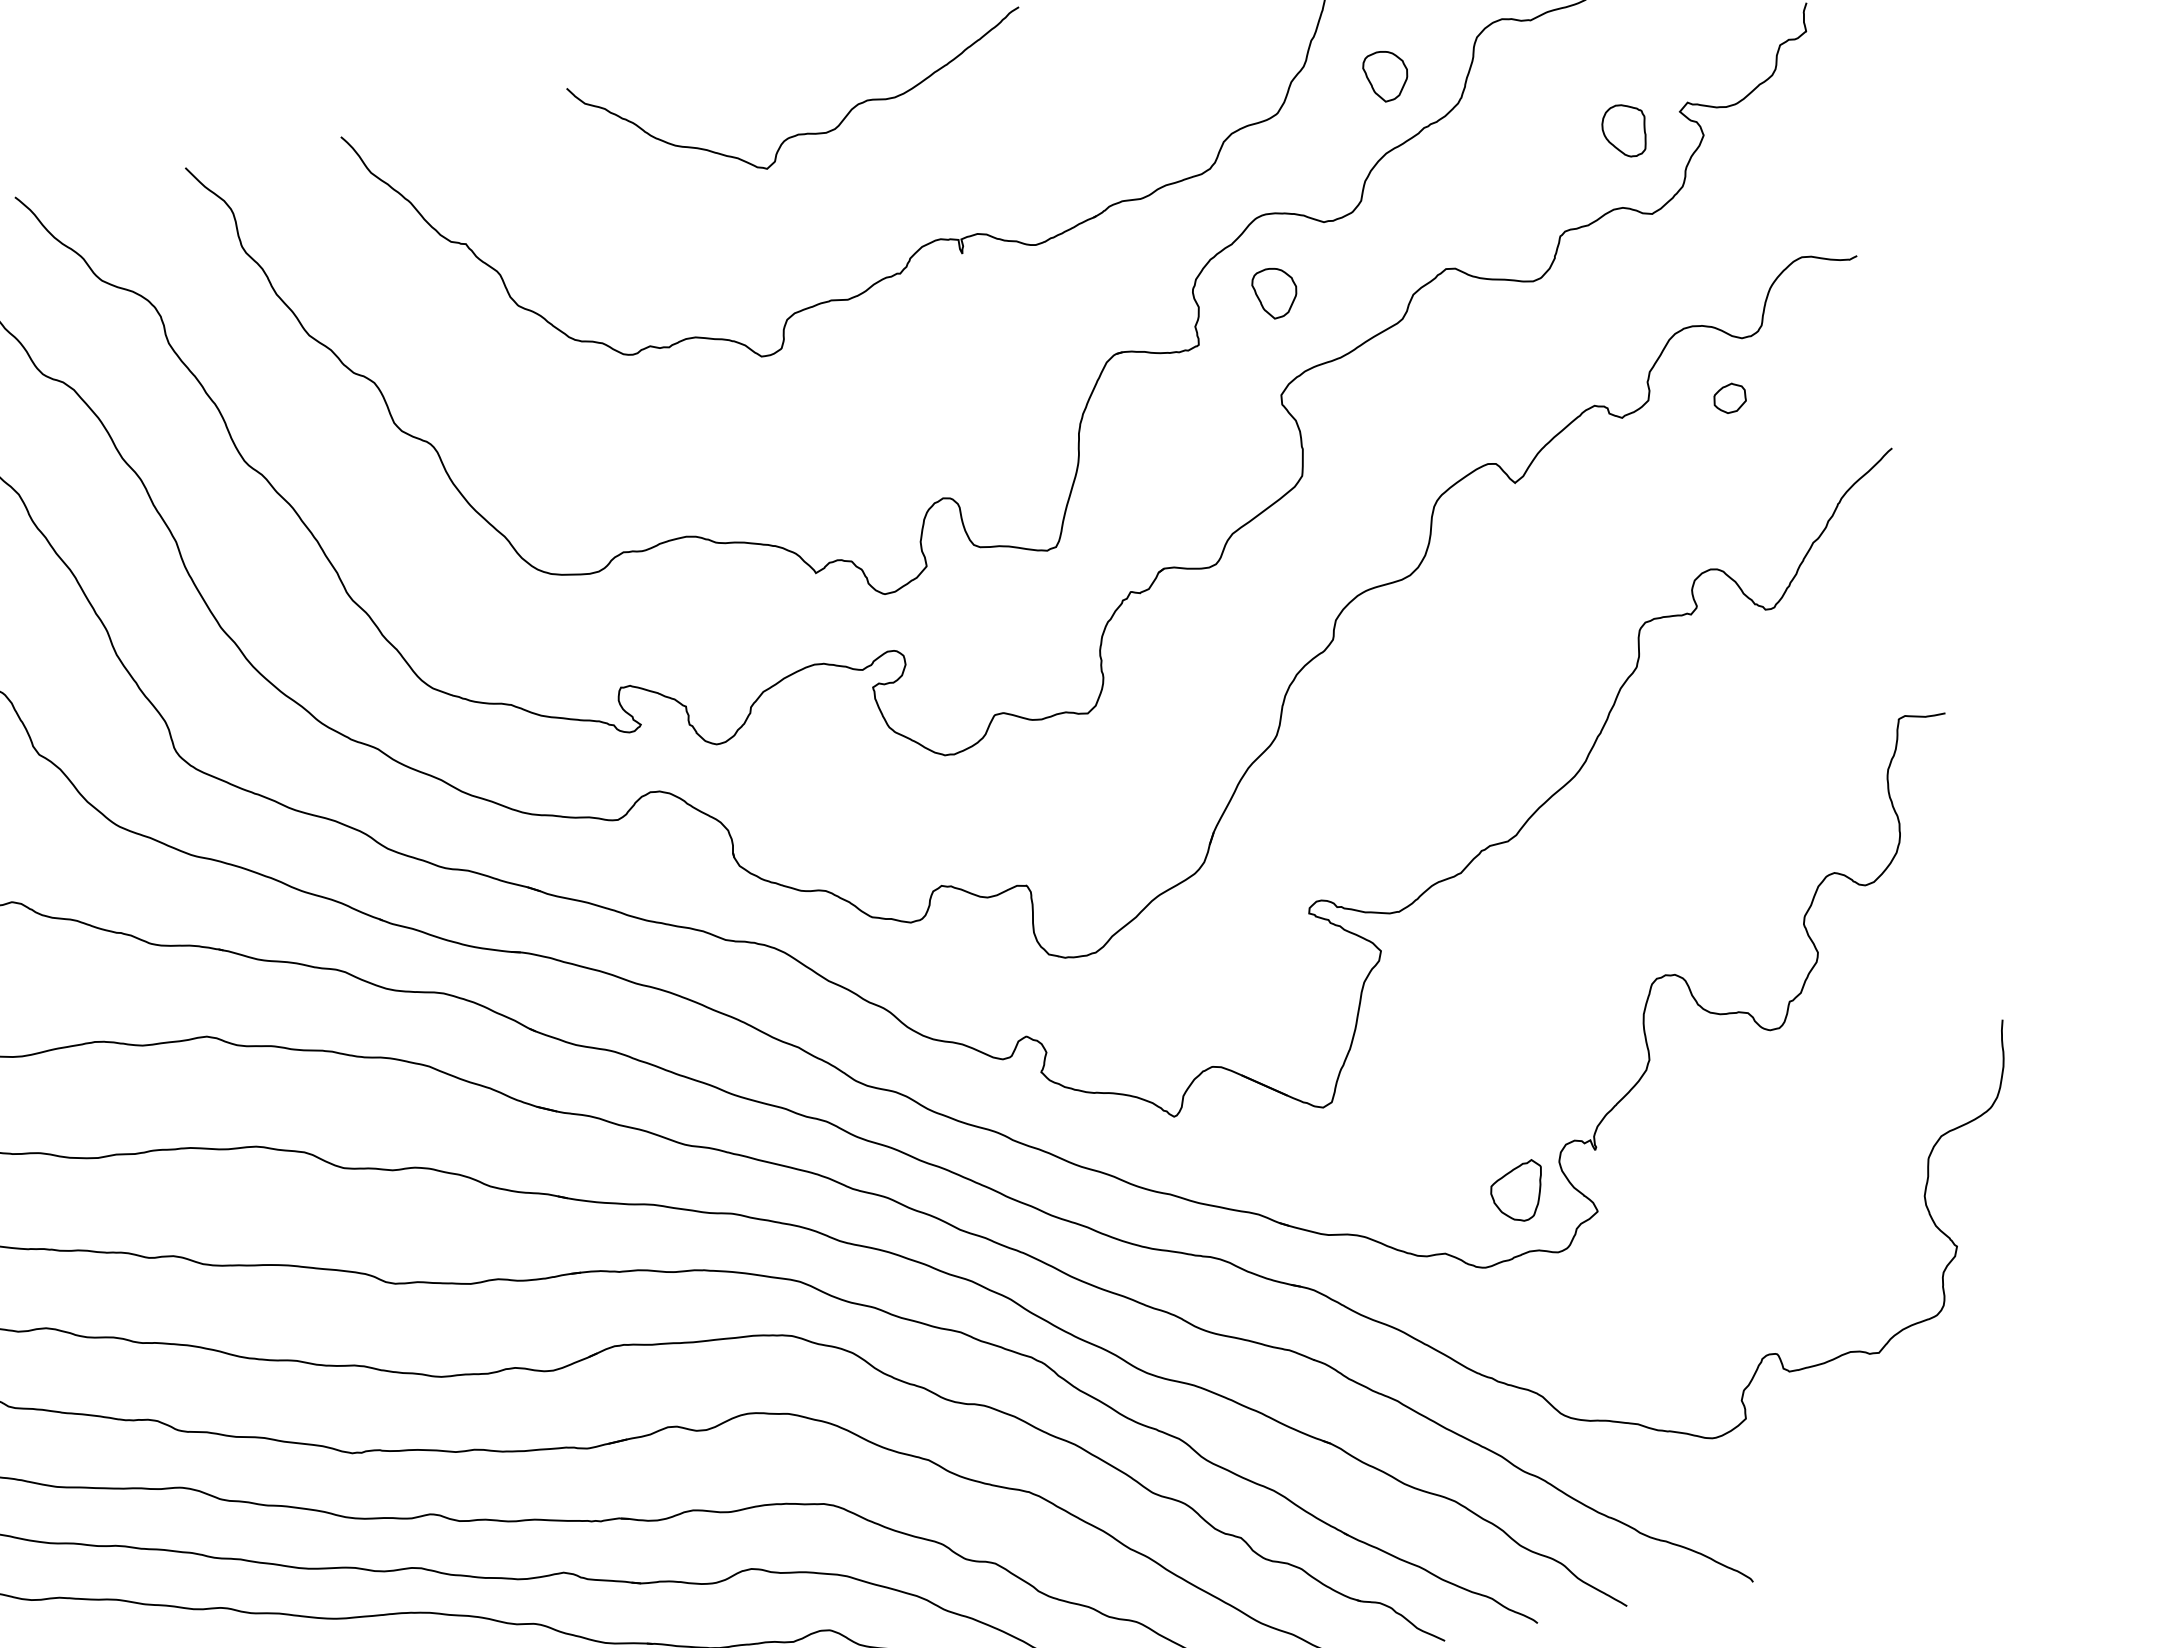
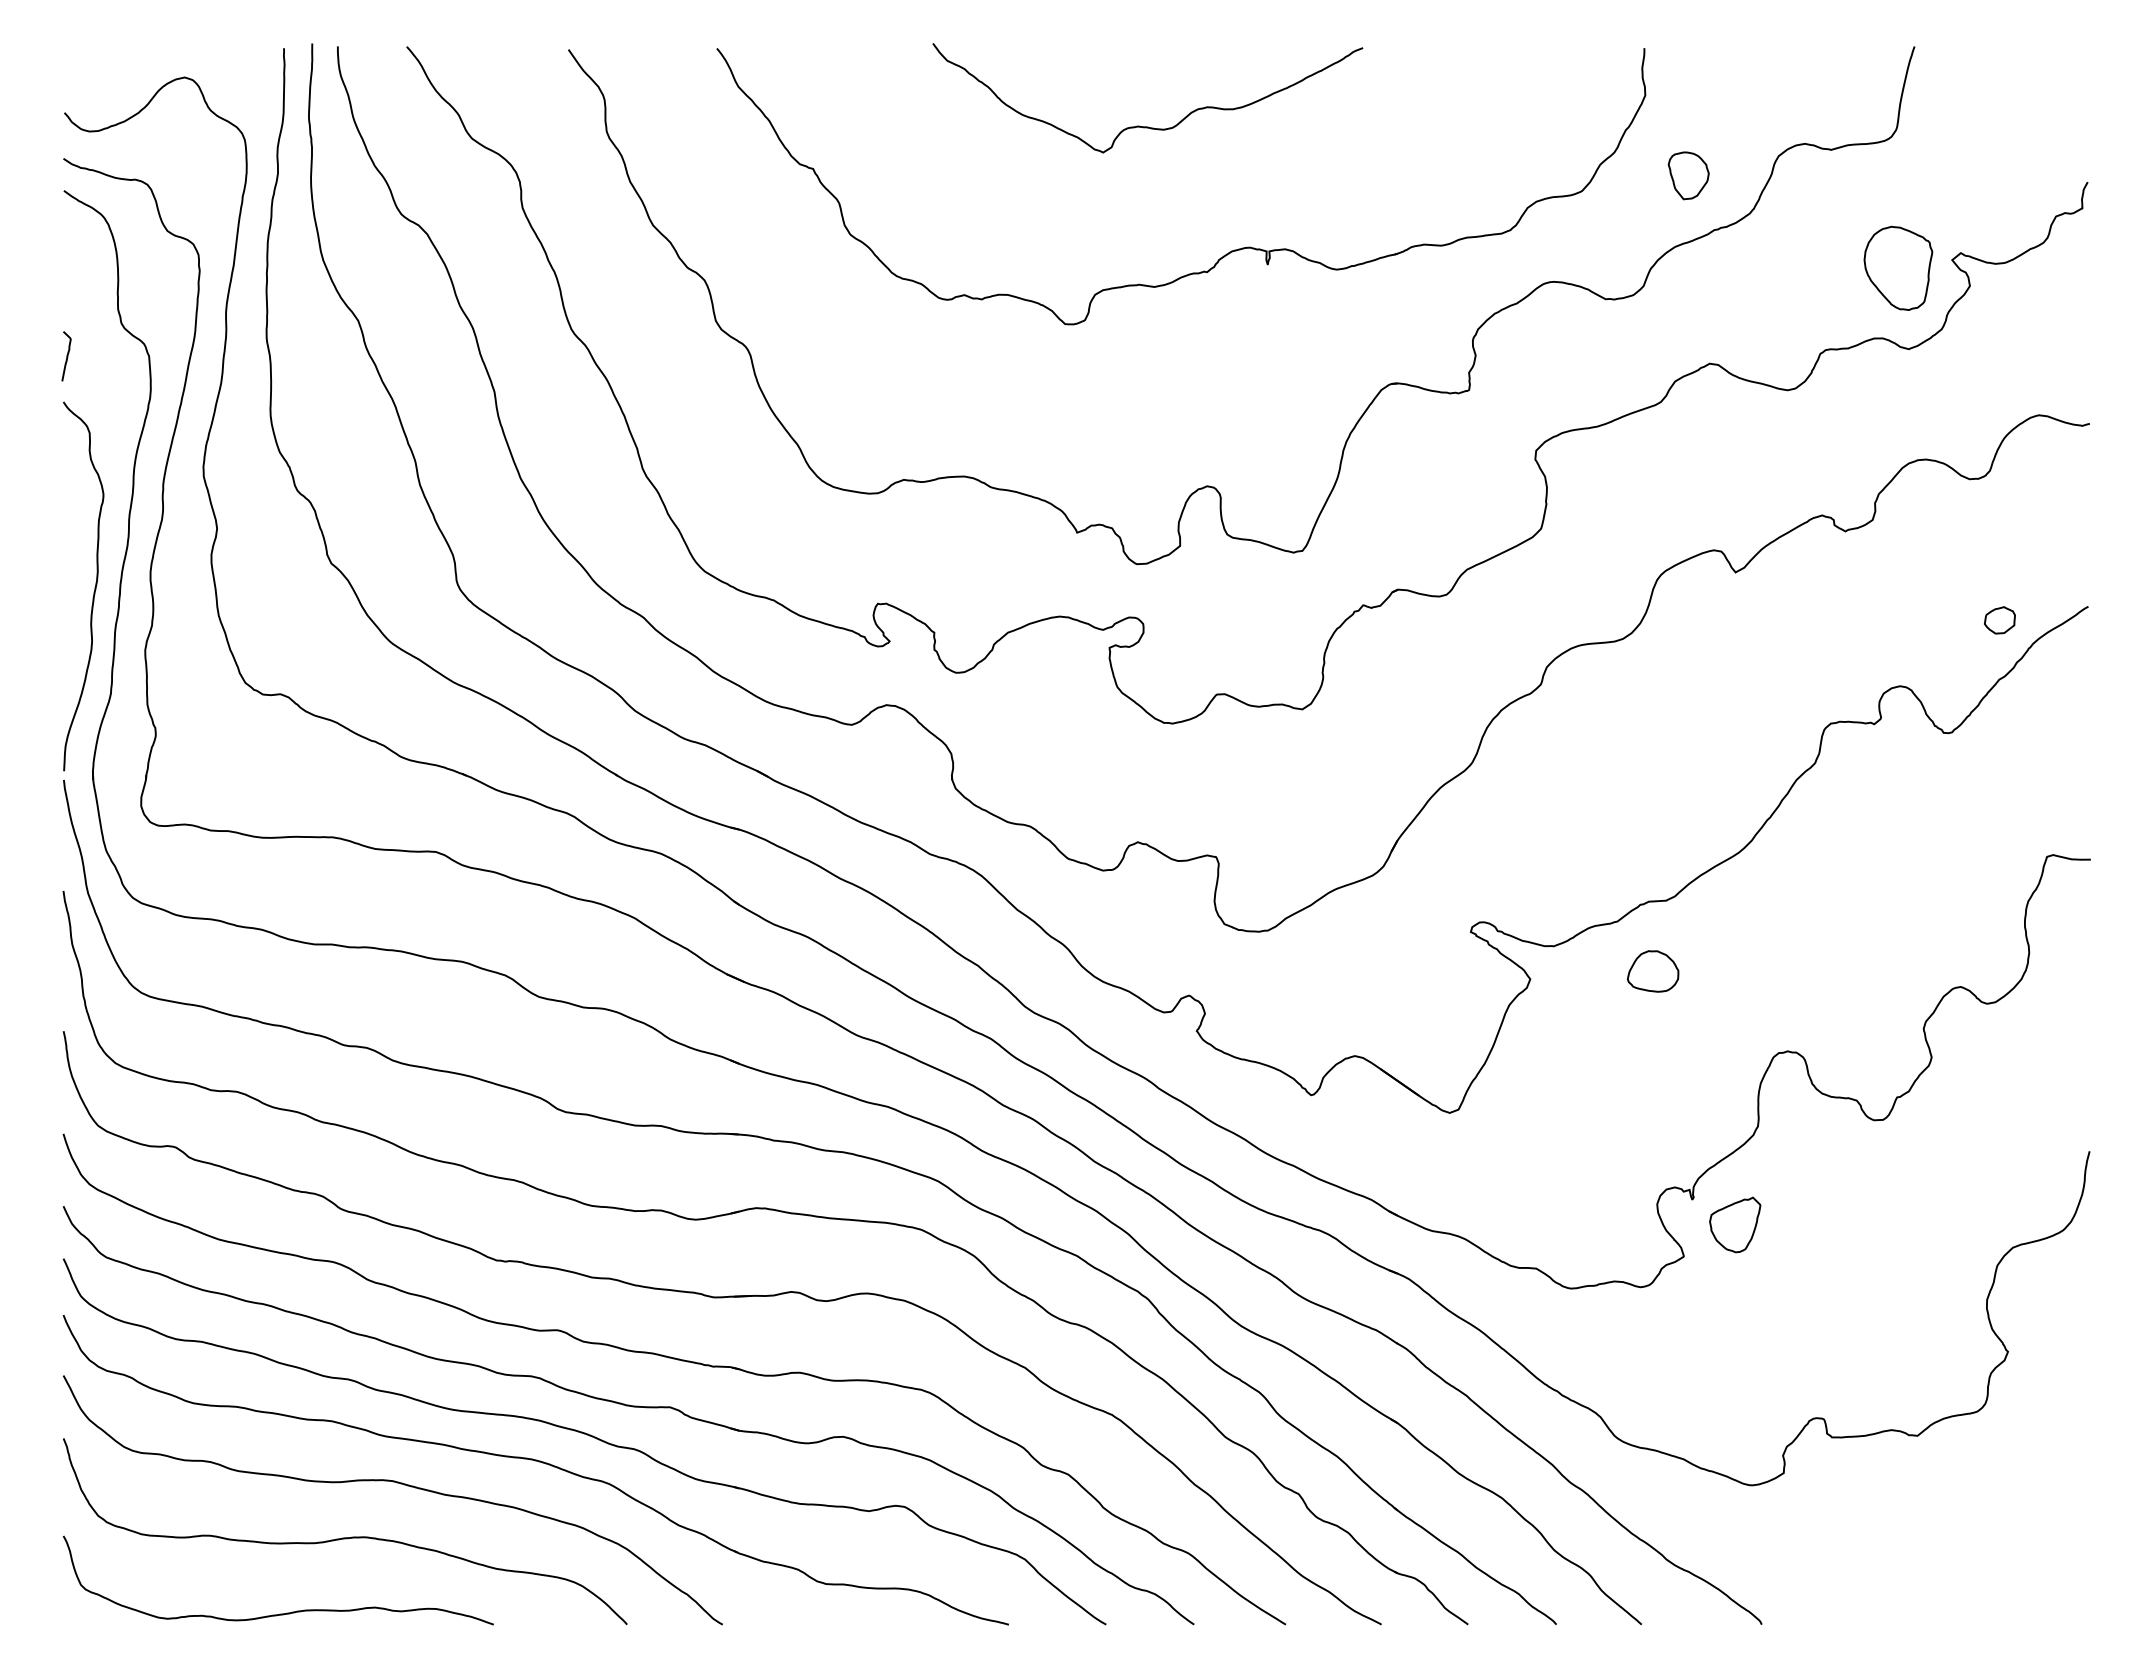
part: (1624, 130) -> (1898, 267), size x1.67
part: (1275, 292) -> (1548, 355), removed
part: (1729, 398) -> (1999, 620), moved
part: (1508, 918) -> (1653, 971), added
part: (1518, 1191) -> (1735, 1224), moved

